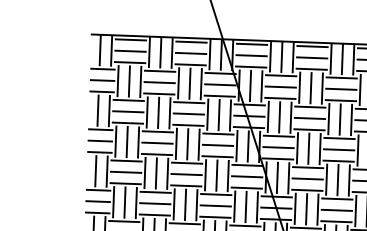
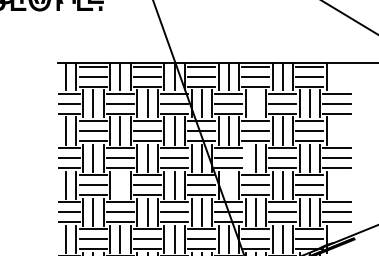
line: (310, 87) -> (255, 103), removed
line: (297, 147) -> (245, 157), removed
line: (156, 172) -> (120, 184), removed
line: (277, 177) -> (228, 184), removed

